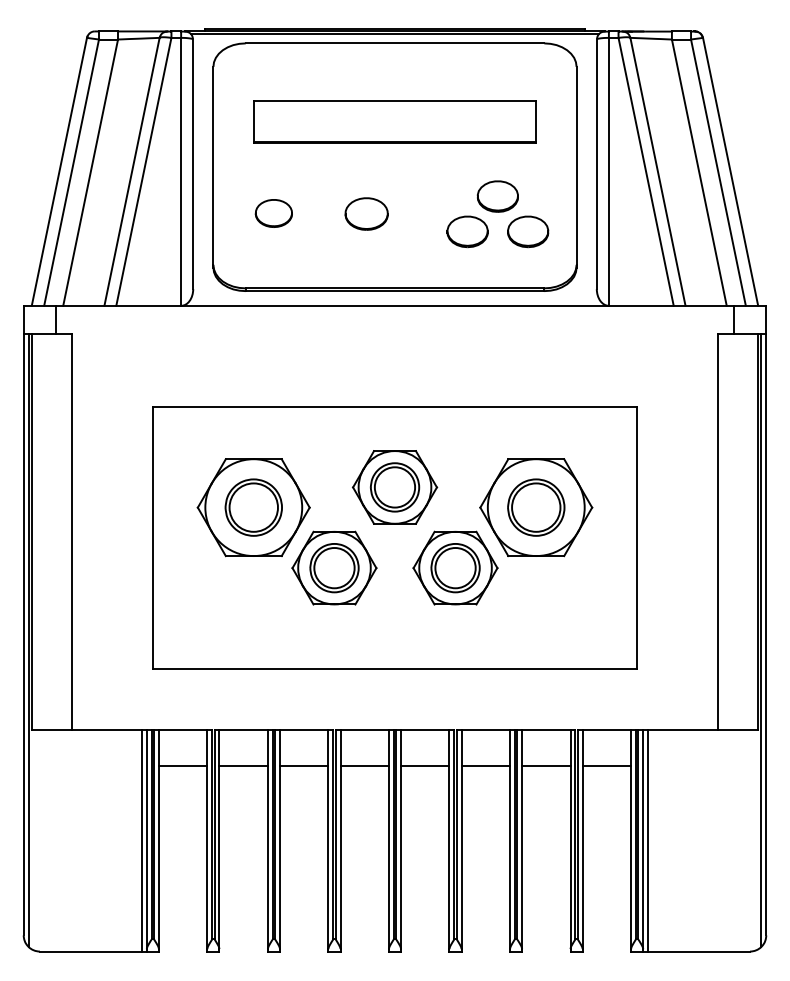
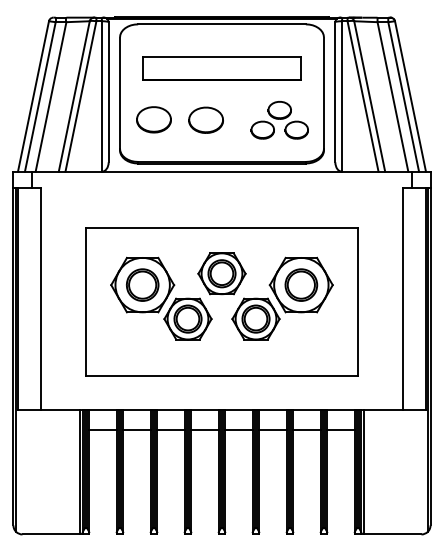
part: (273, 212) -> (153, 119), size x1.67
part: (365, 212) -> (205, 119), size x1.43

